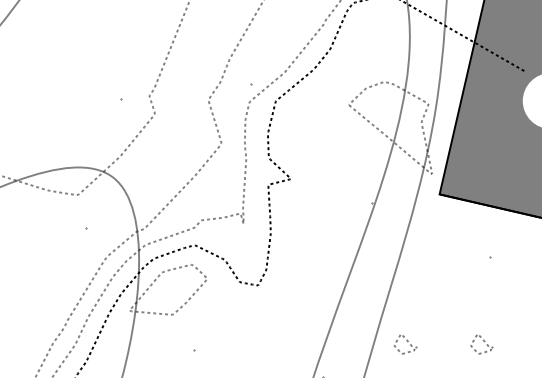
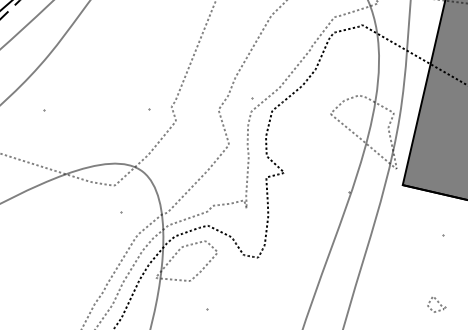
part: (405, 344) -> (375, 304), removed

